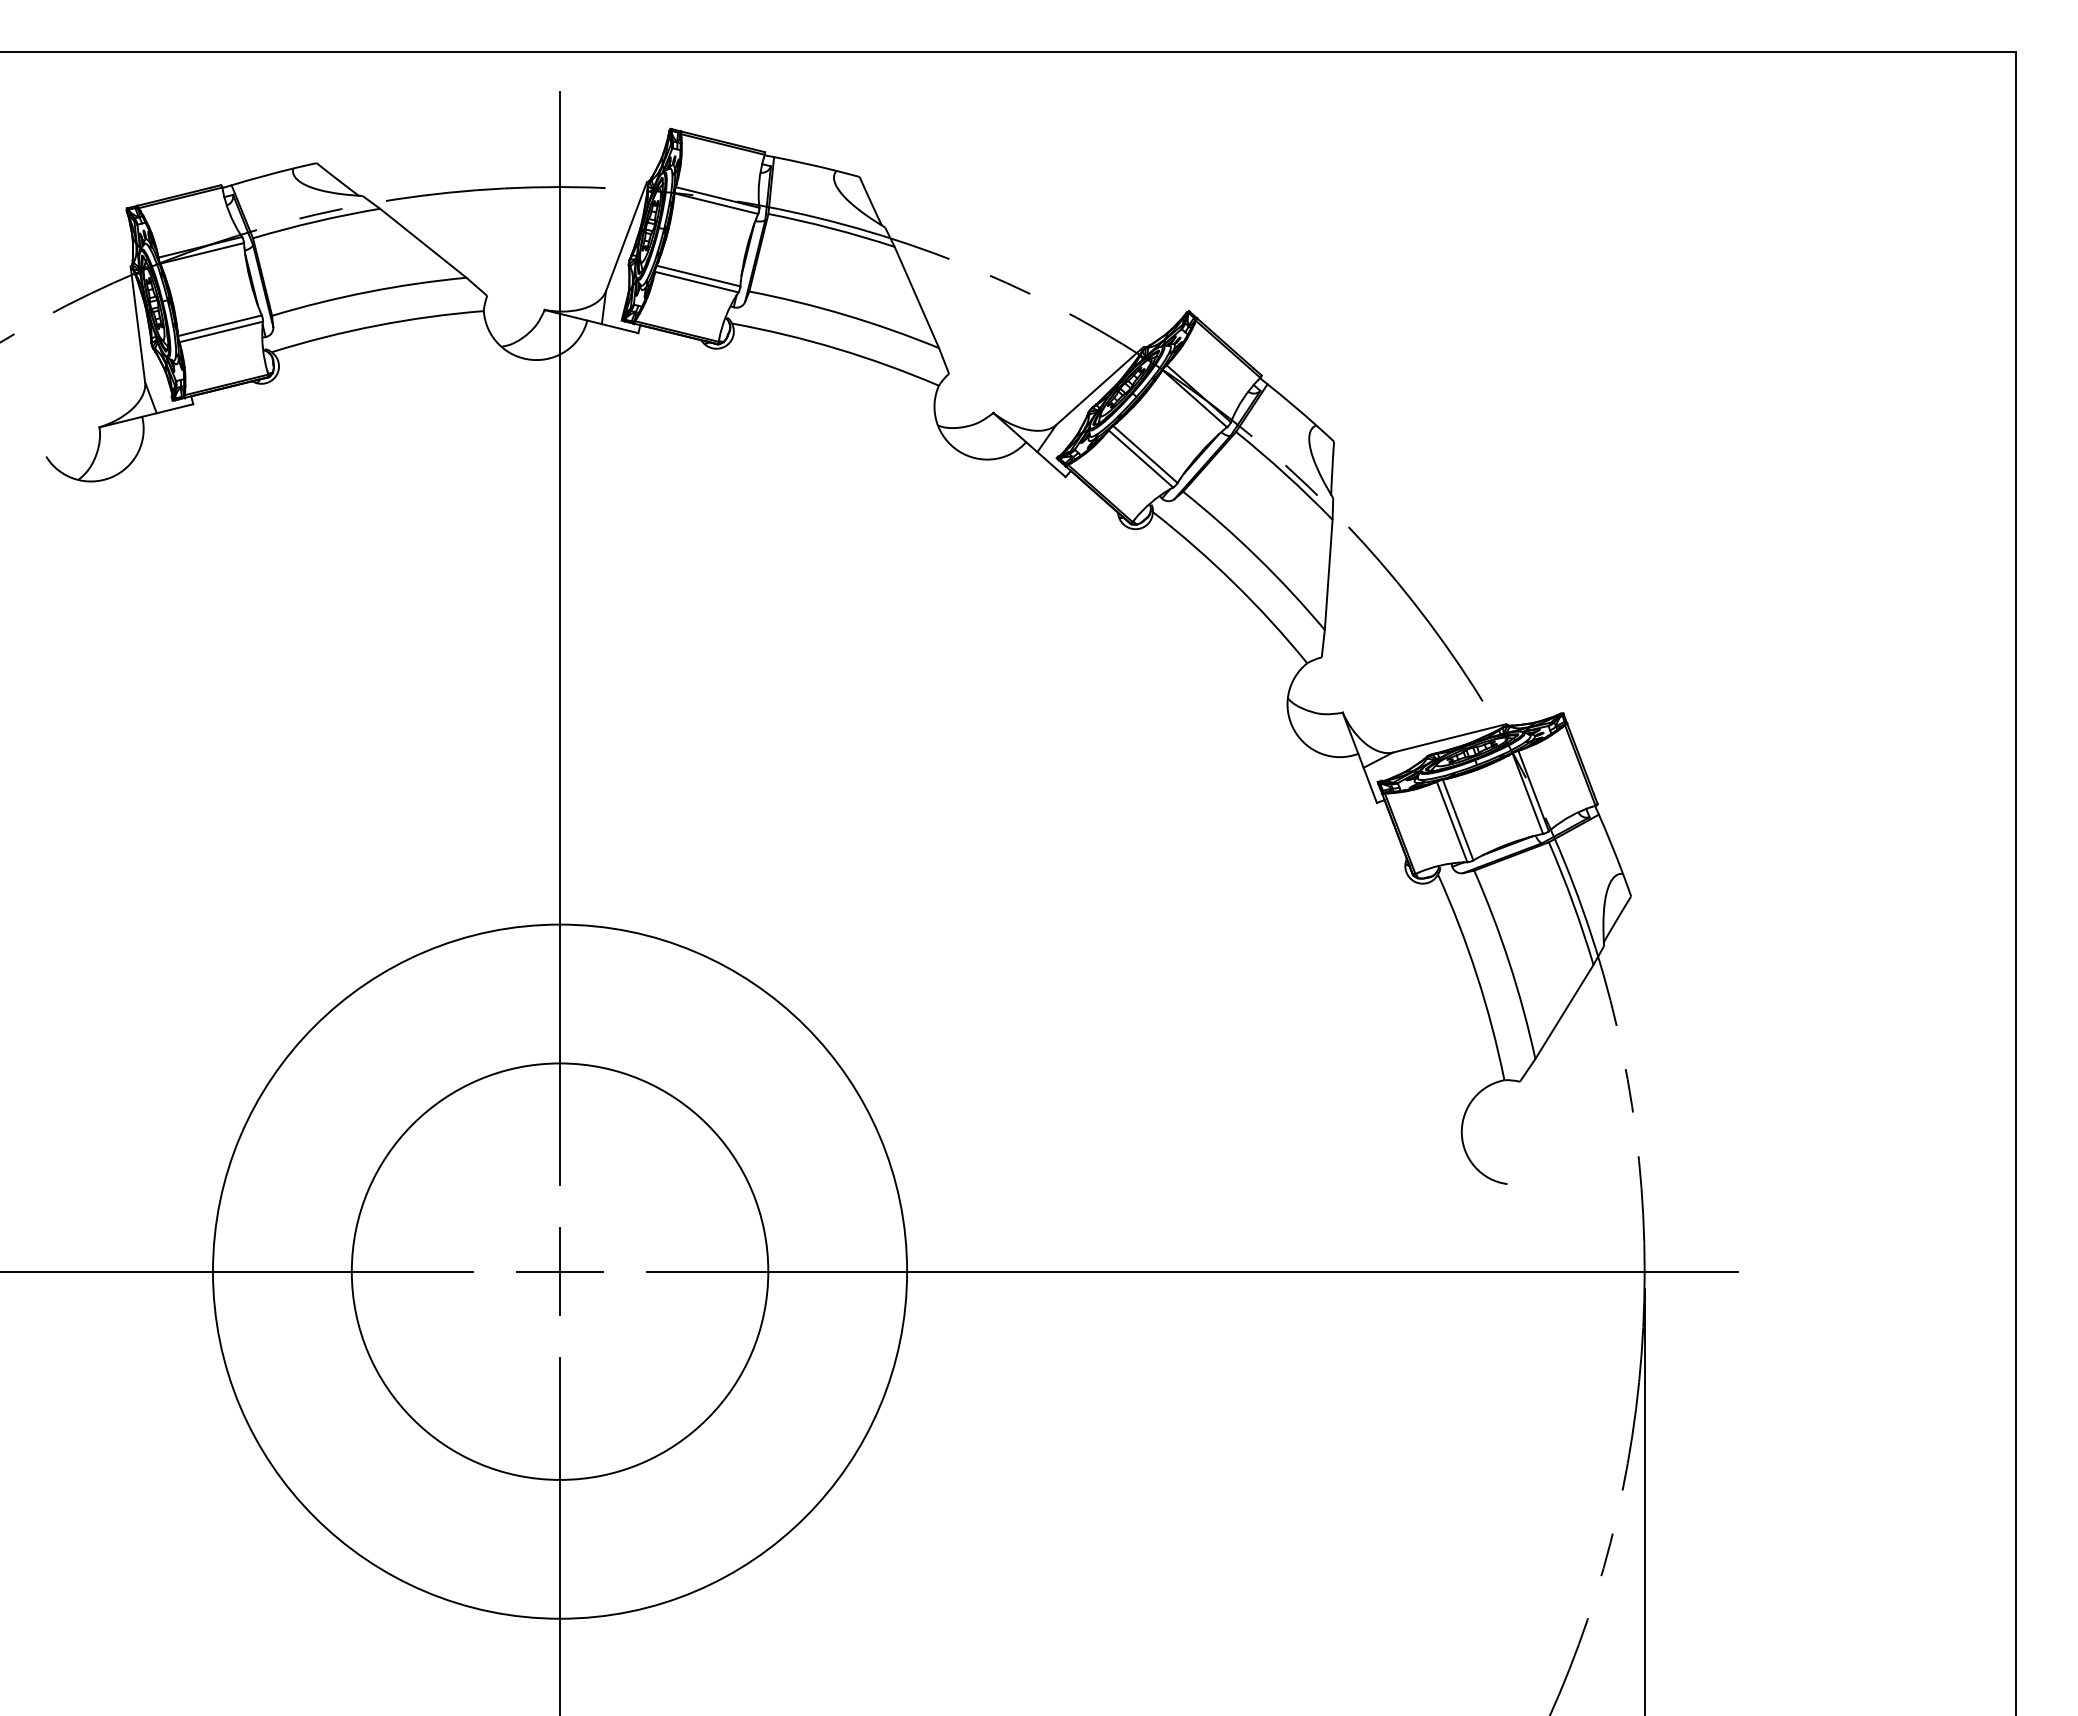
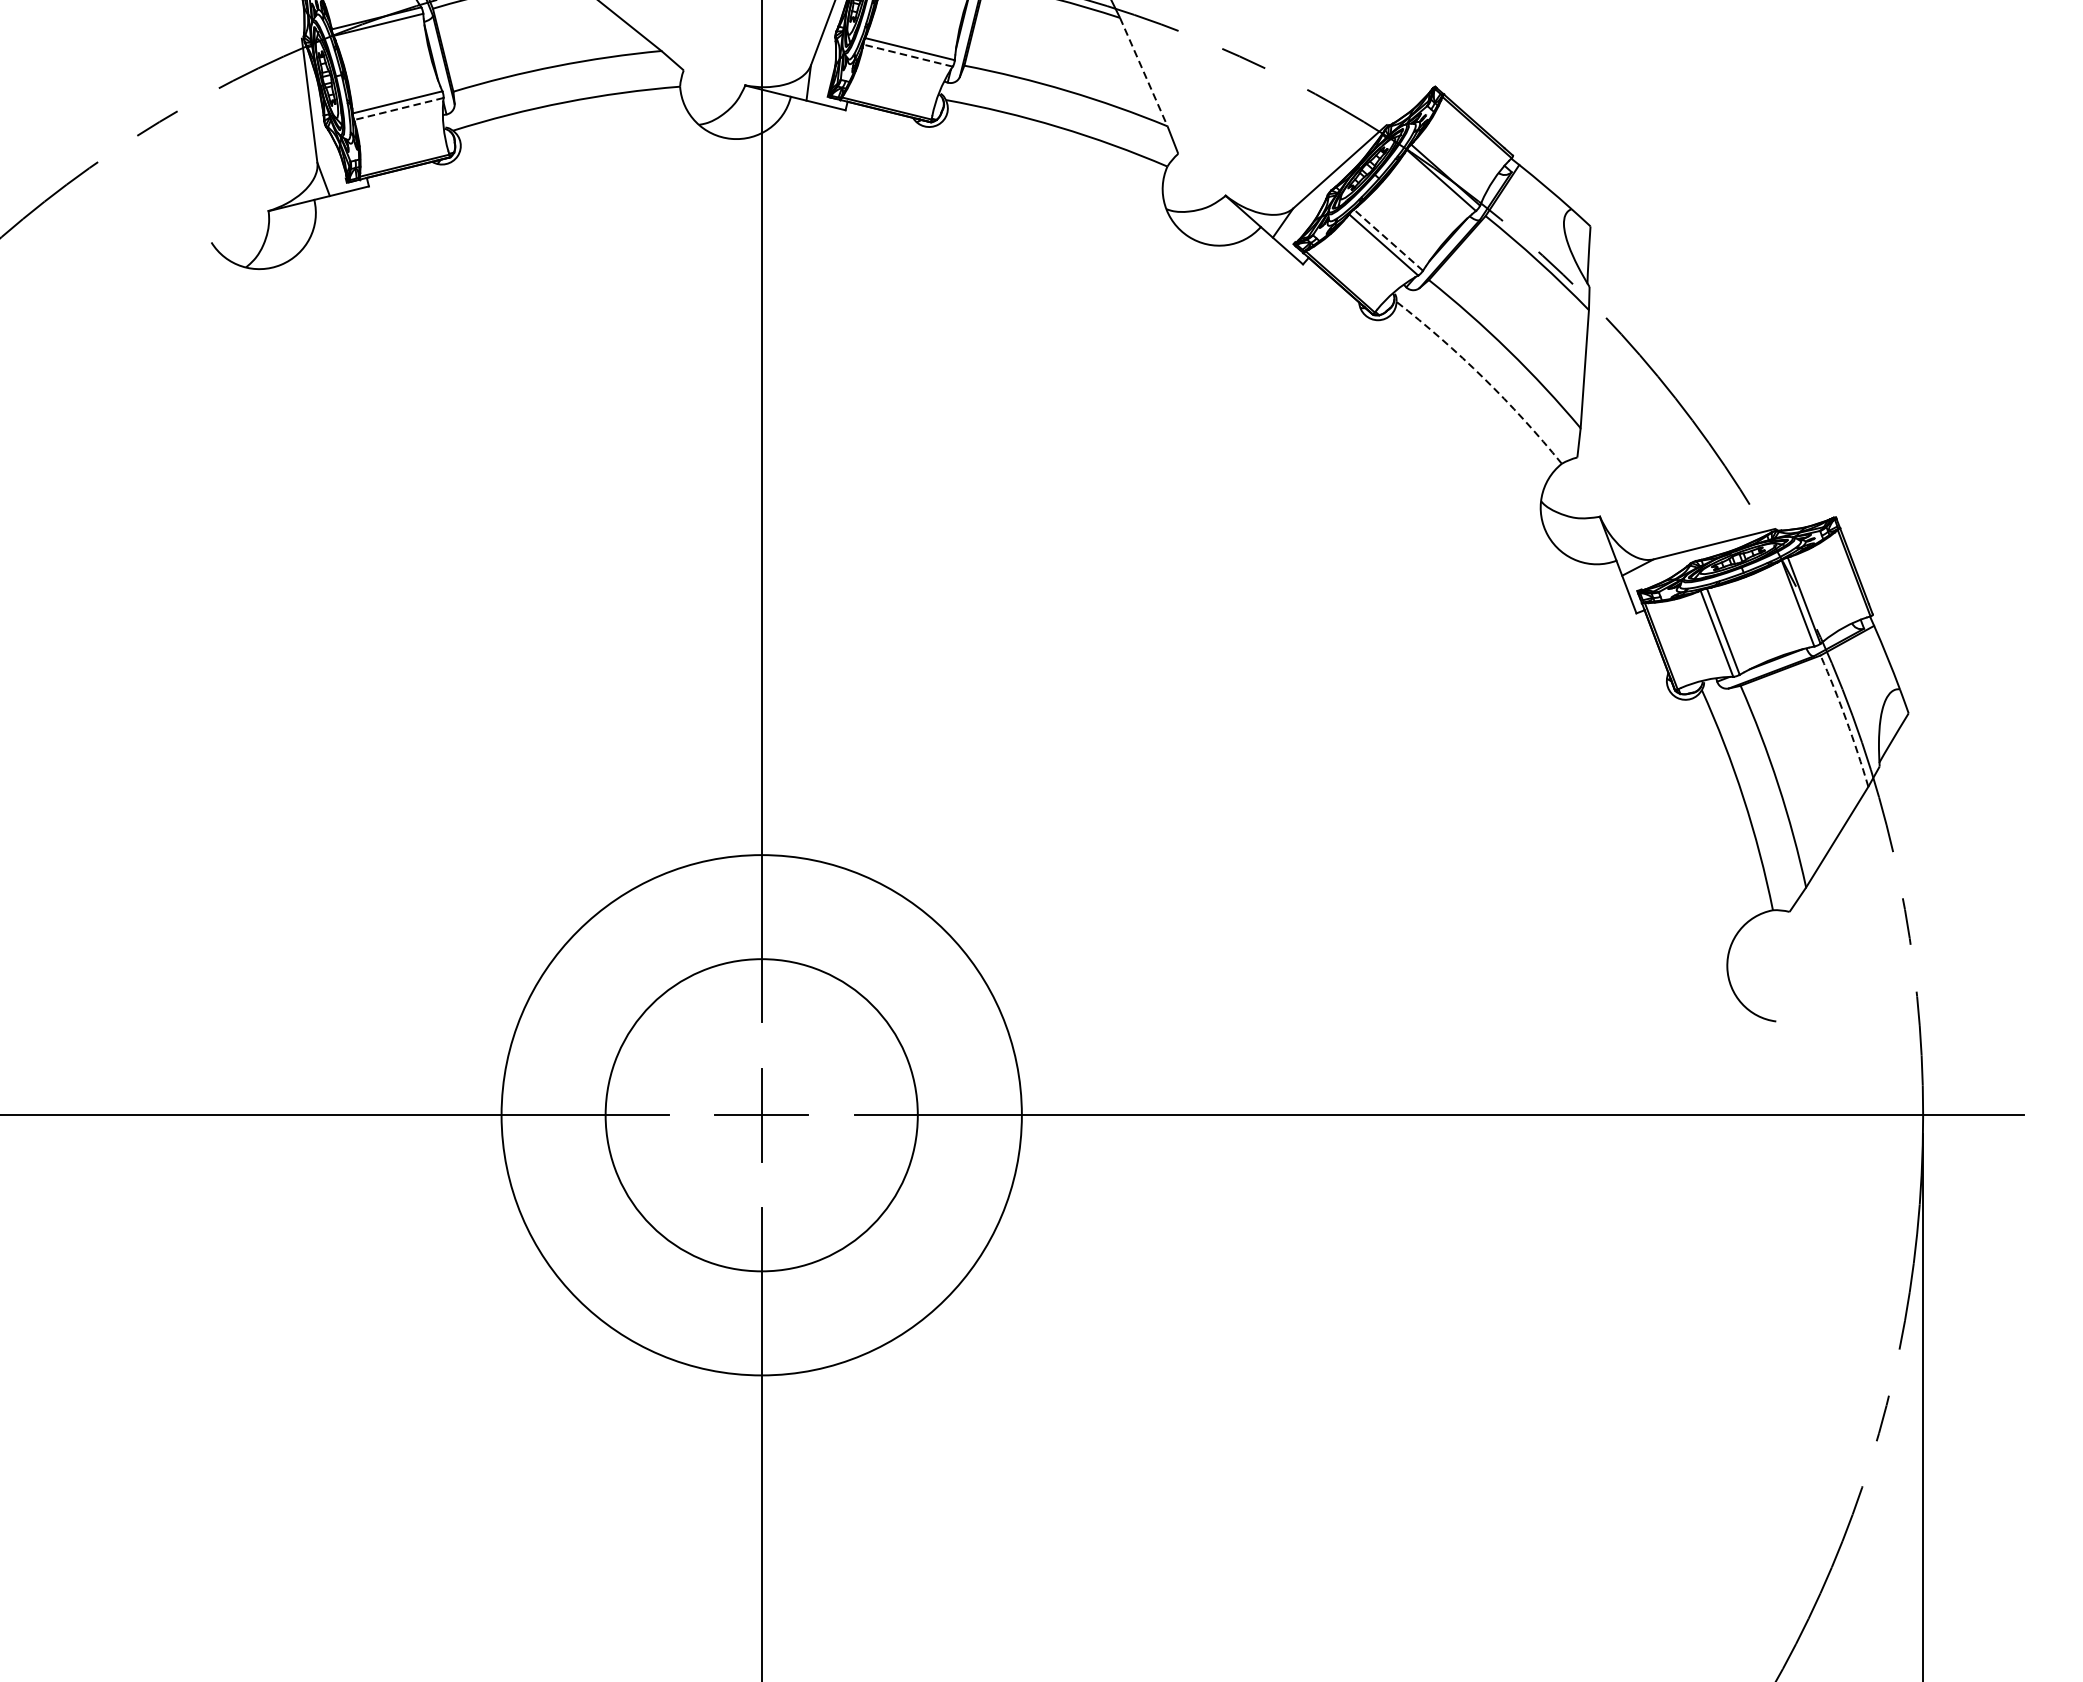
line: (696, 281) -> (907, 54), solid -> dashed
line: (917, 297) -> (1144, 72), solid -> dashed
line: (220, 332) -> (398, 109), solid -> dashed
line: (1144, 454) -> (1387, 240), solid -> dashed
arc: (1234, 583) -> (1483, 378), solid -> dashed
arc: (1573, 902) -> (1846, 719), solid -> dashed
circle: (559, 1271) -> (761, 1115), size x0.7
circle: (559, 1271) -> (761, 1115), size x0.7

